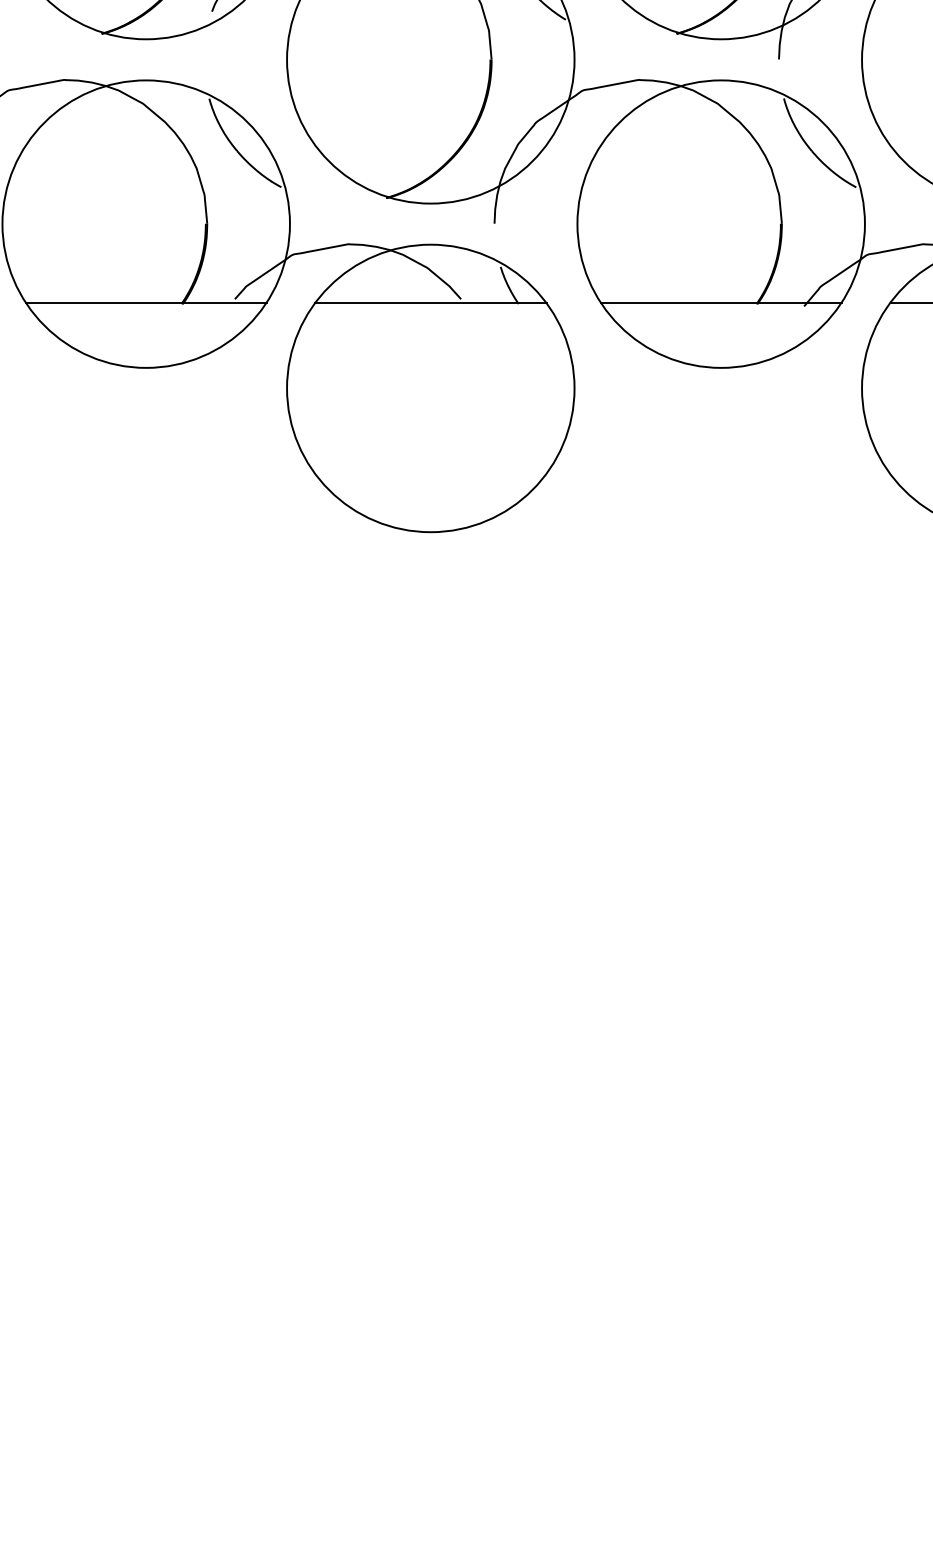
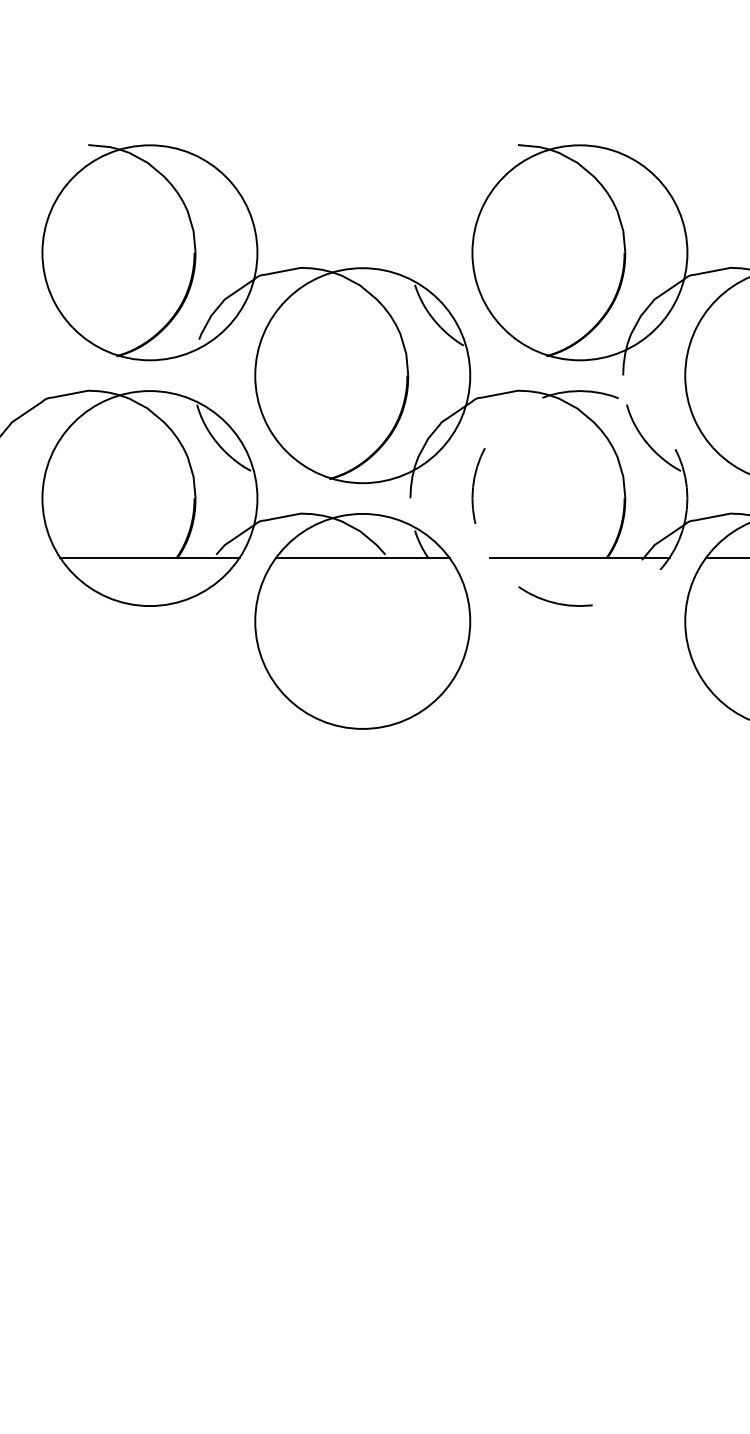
circle: (720, 224) -> (579, 498), solid -> dashed

